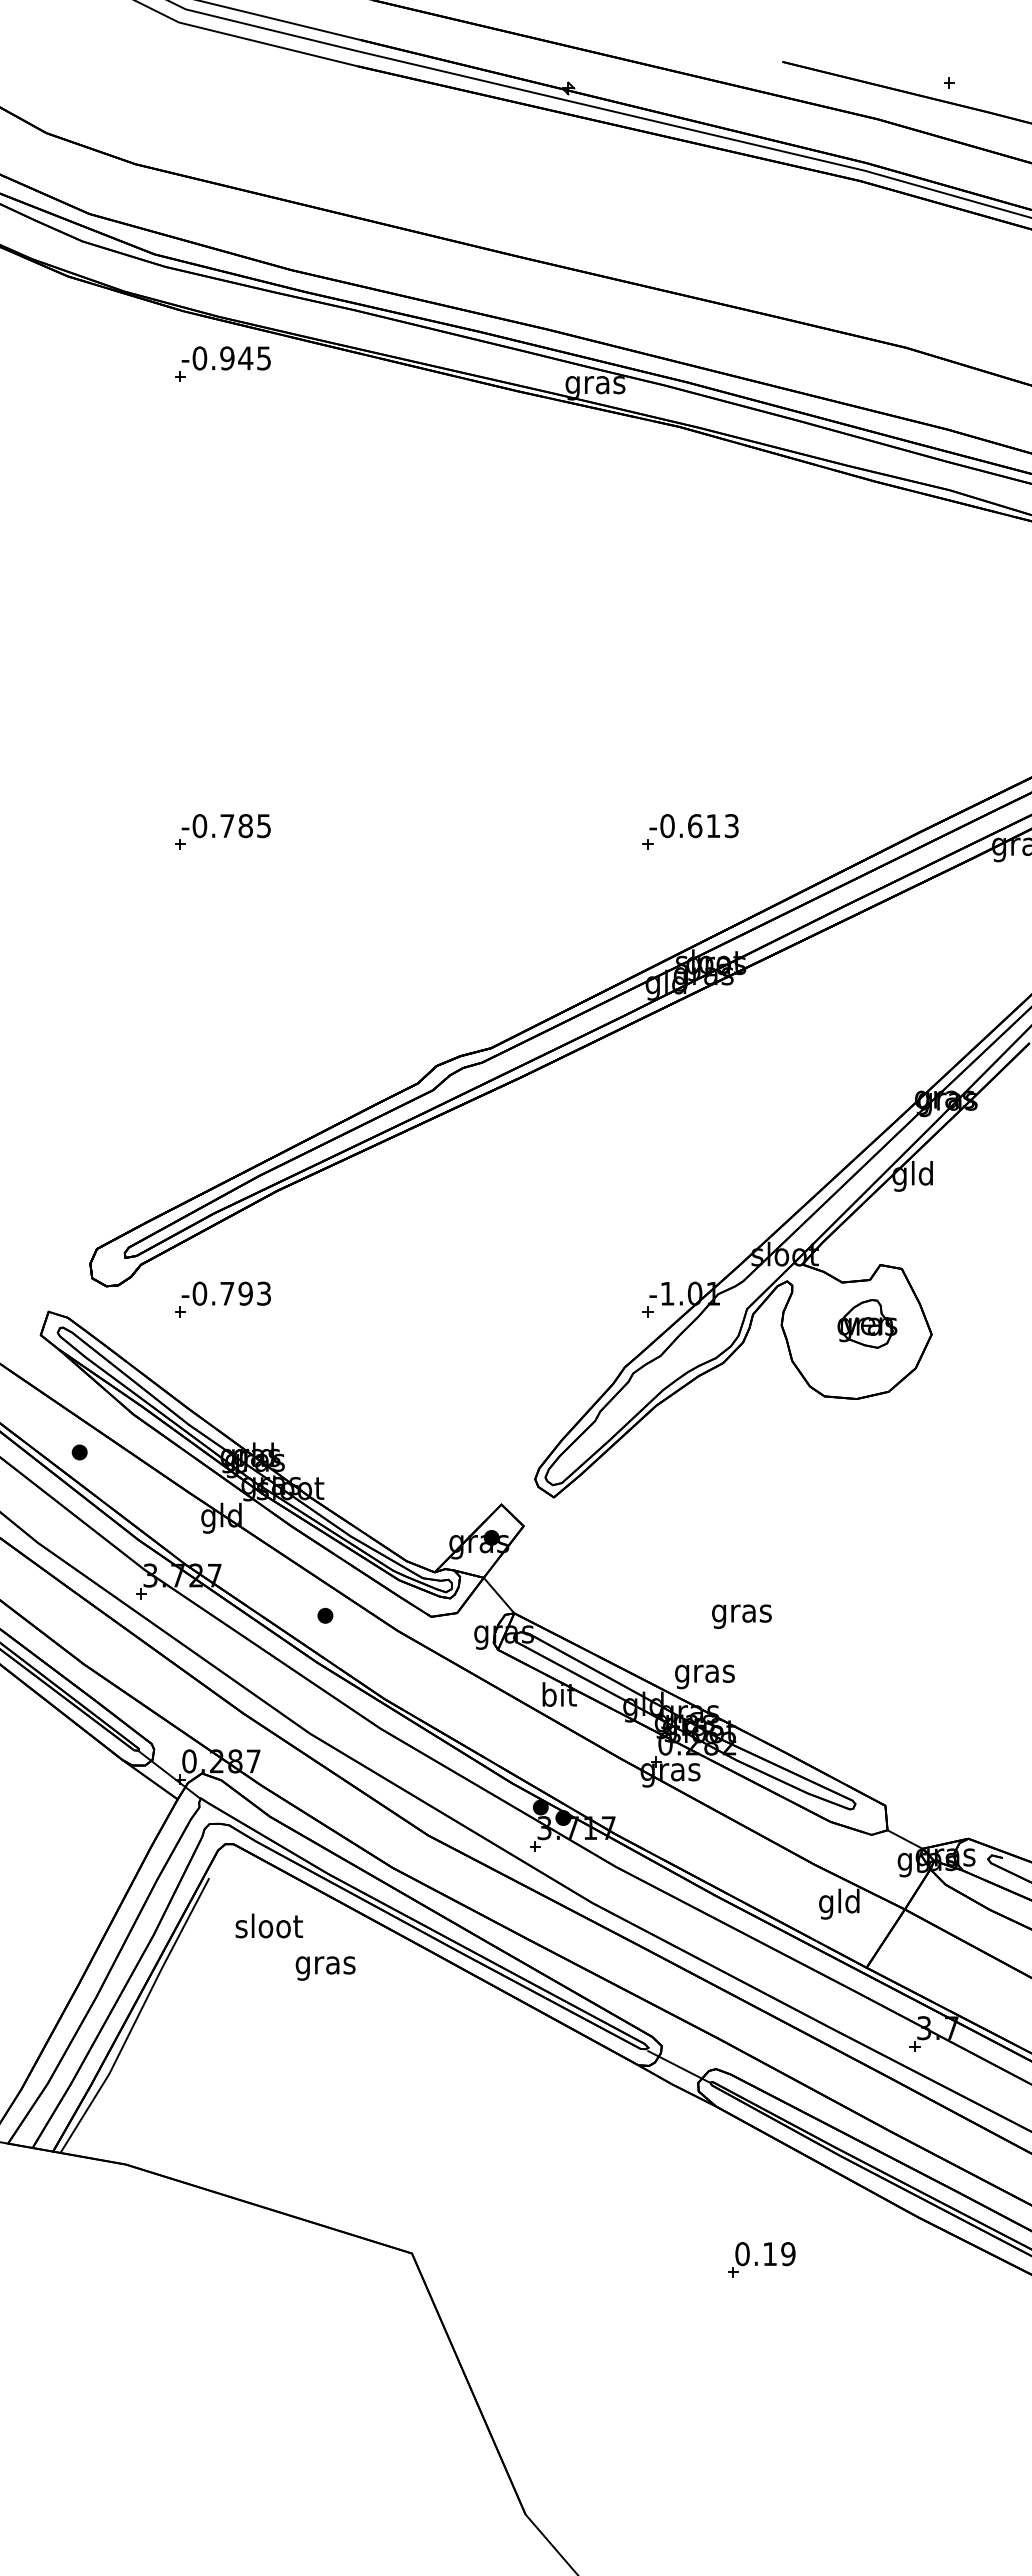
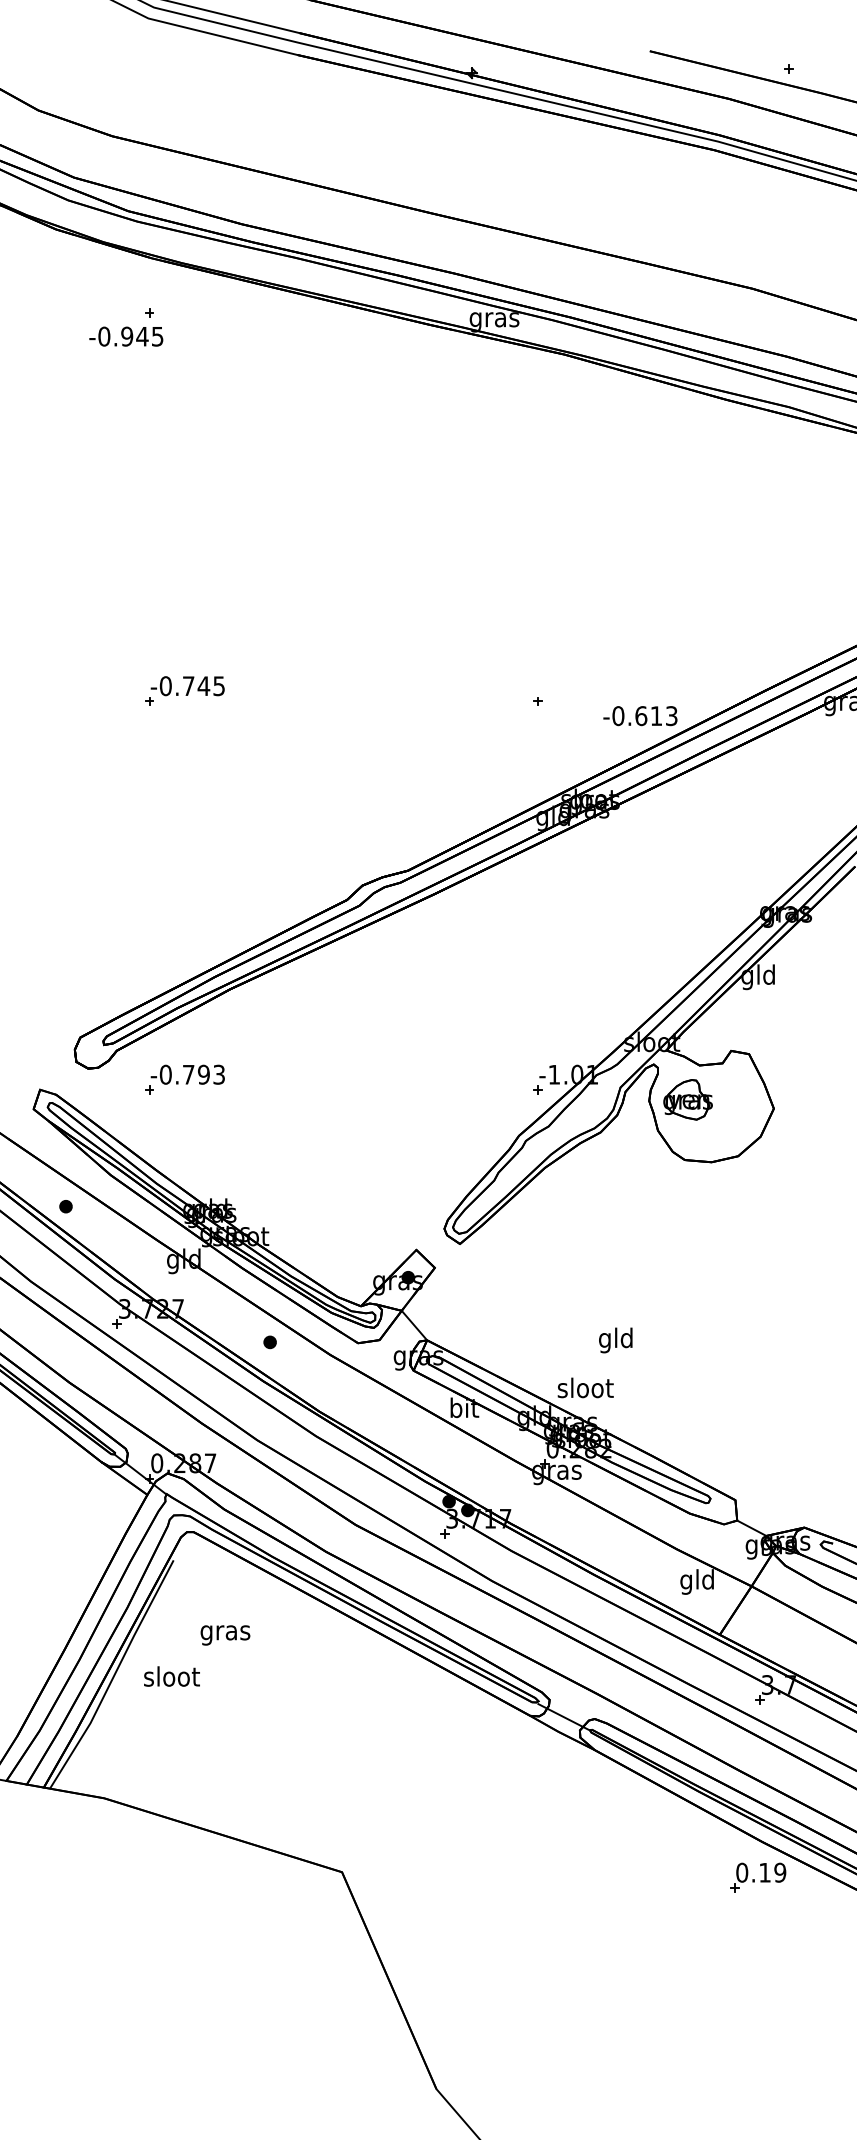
text: (225, 358) -> (125, 336), moved
text: (245, 826) -> (203, 686), -0.785 -> -0.745
text: (693, 826) -> (639, 716), moved
part: (867, 1323) -> (688, 1099), moved
text: (741, 1613) -> (615, 1340), gras -> gld
text: (704, 1673) -> (585, 1390), gras -> sloot
text: (268, 1925) -> (171, 1676), moved
text: (325, 1968) -> (225, 1635), moved
part: (761, 2259) -> (757, 1877), moved

